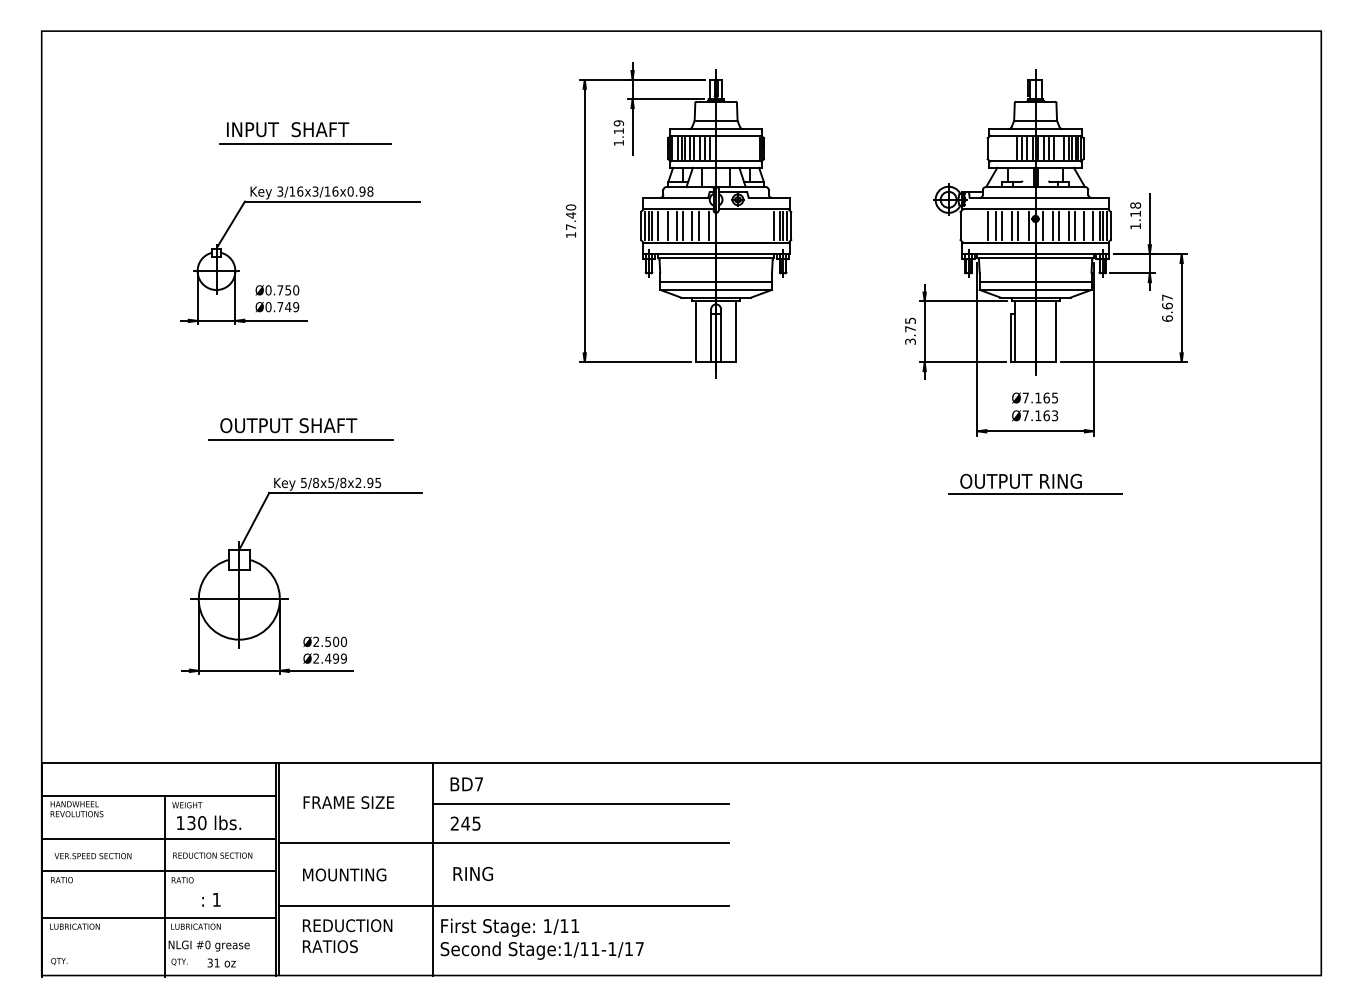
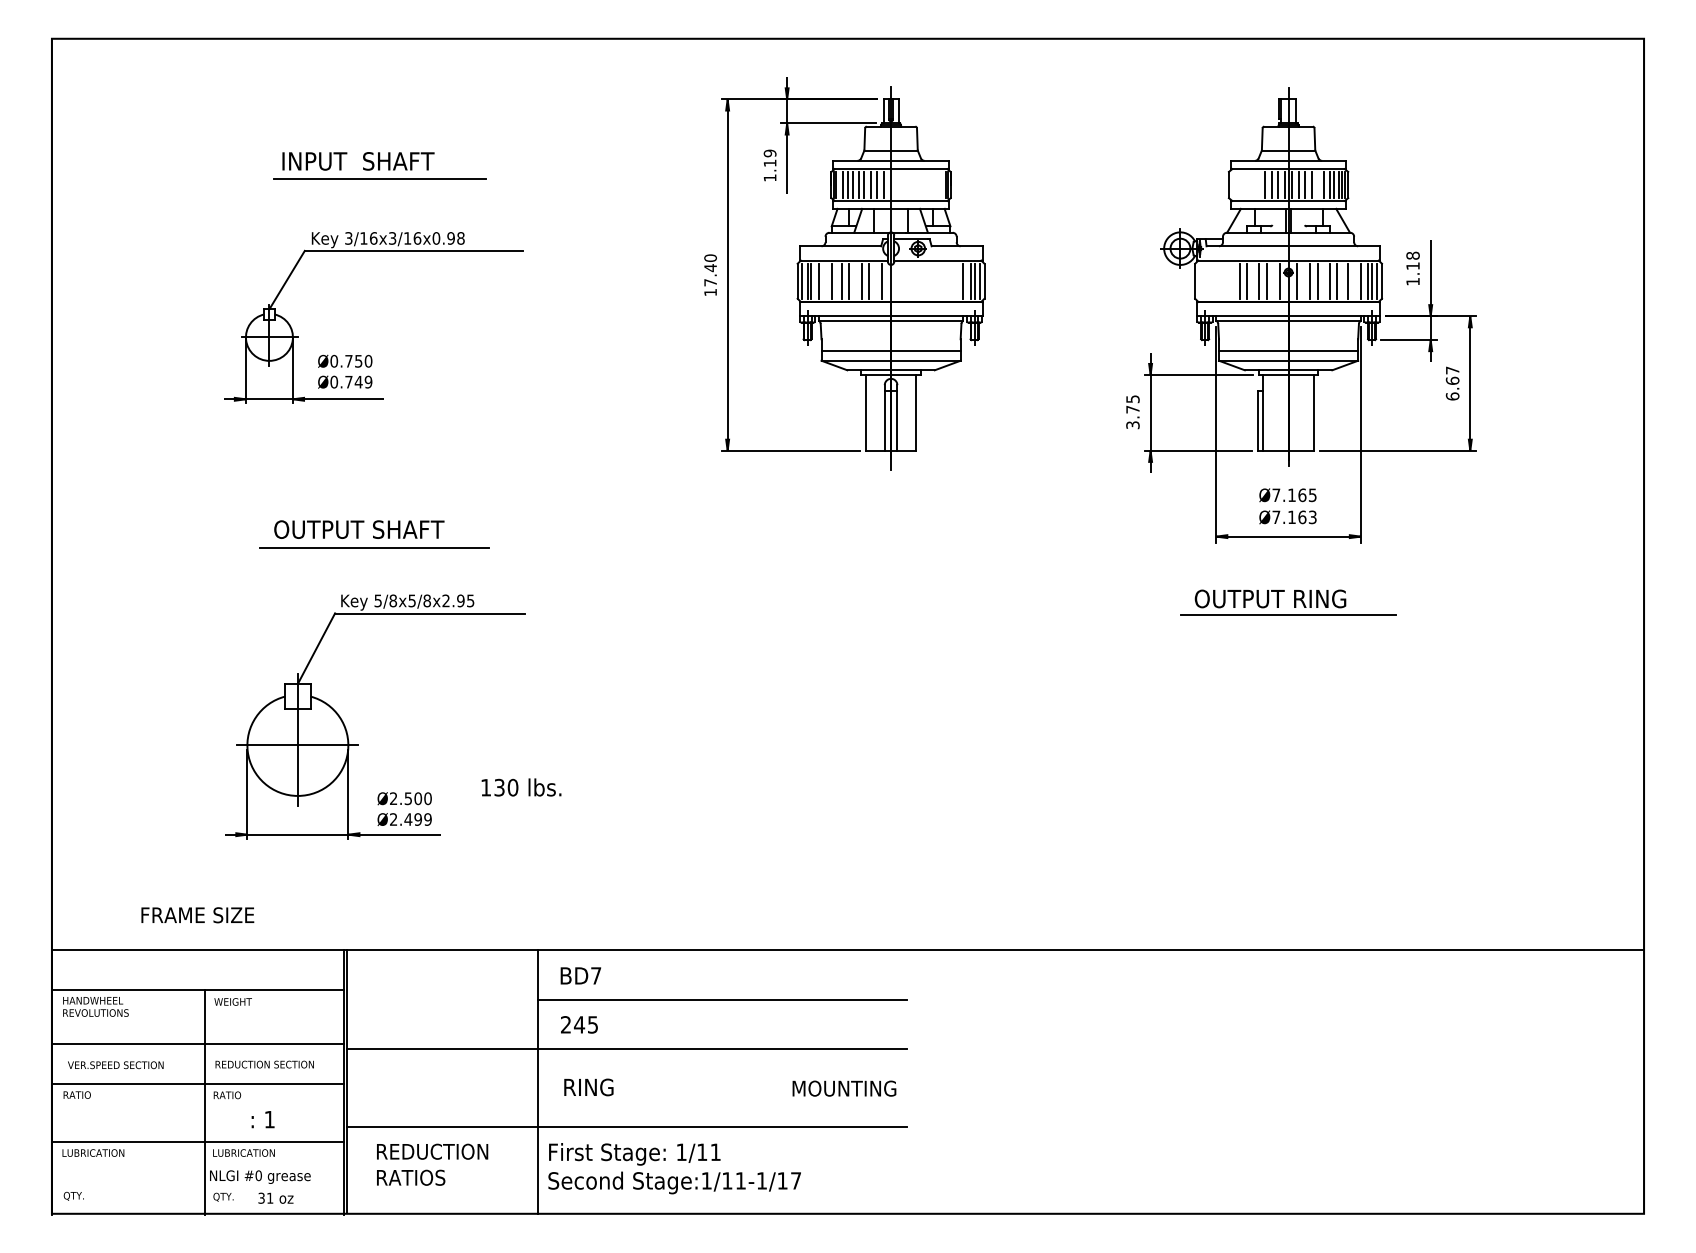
line: (987, 225) -> (1228, 280), removed
text: (348, 802) -> (197, 915), moved
text: (209, 822) -> (522, 787), moved
text: (344, 874) -> (844, 1088), moved

